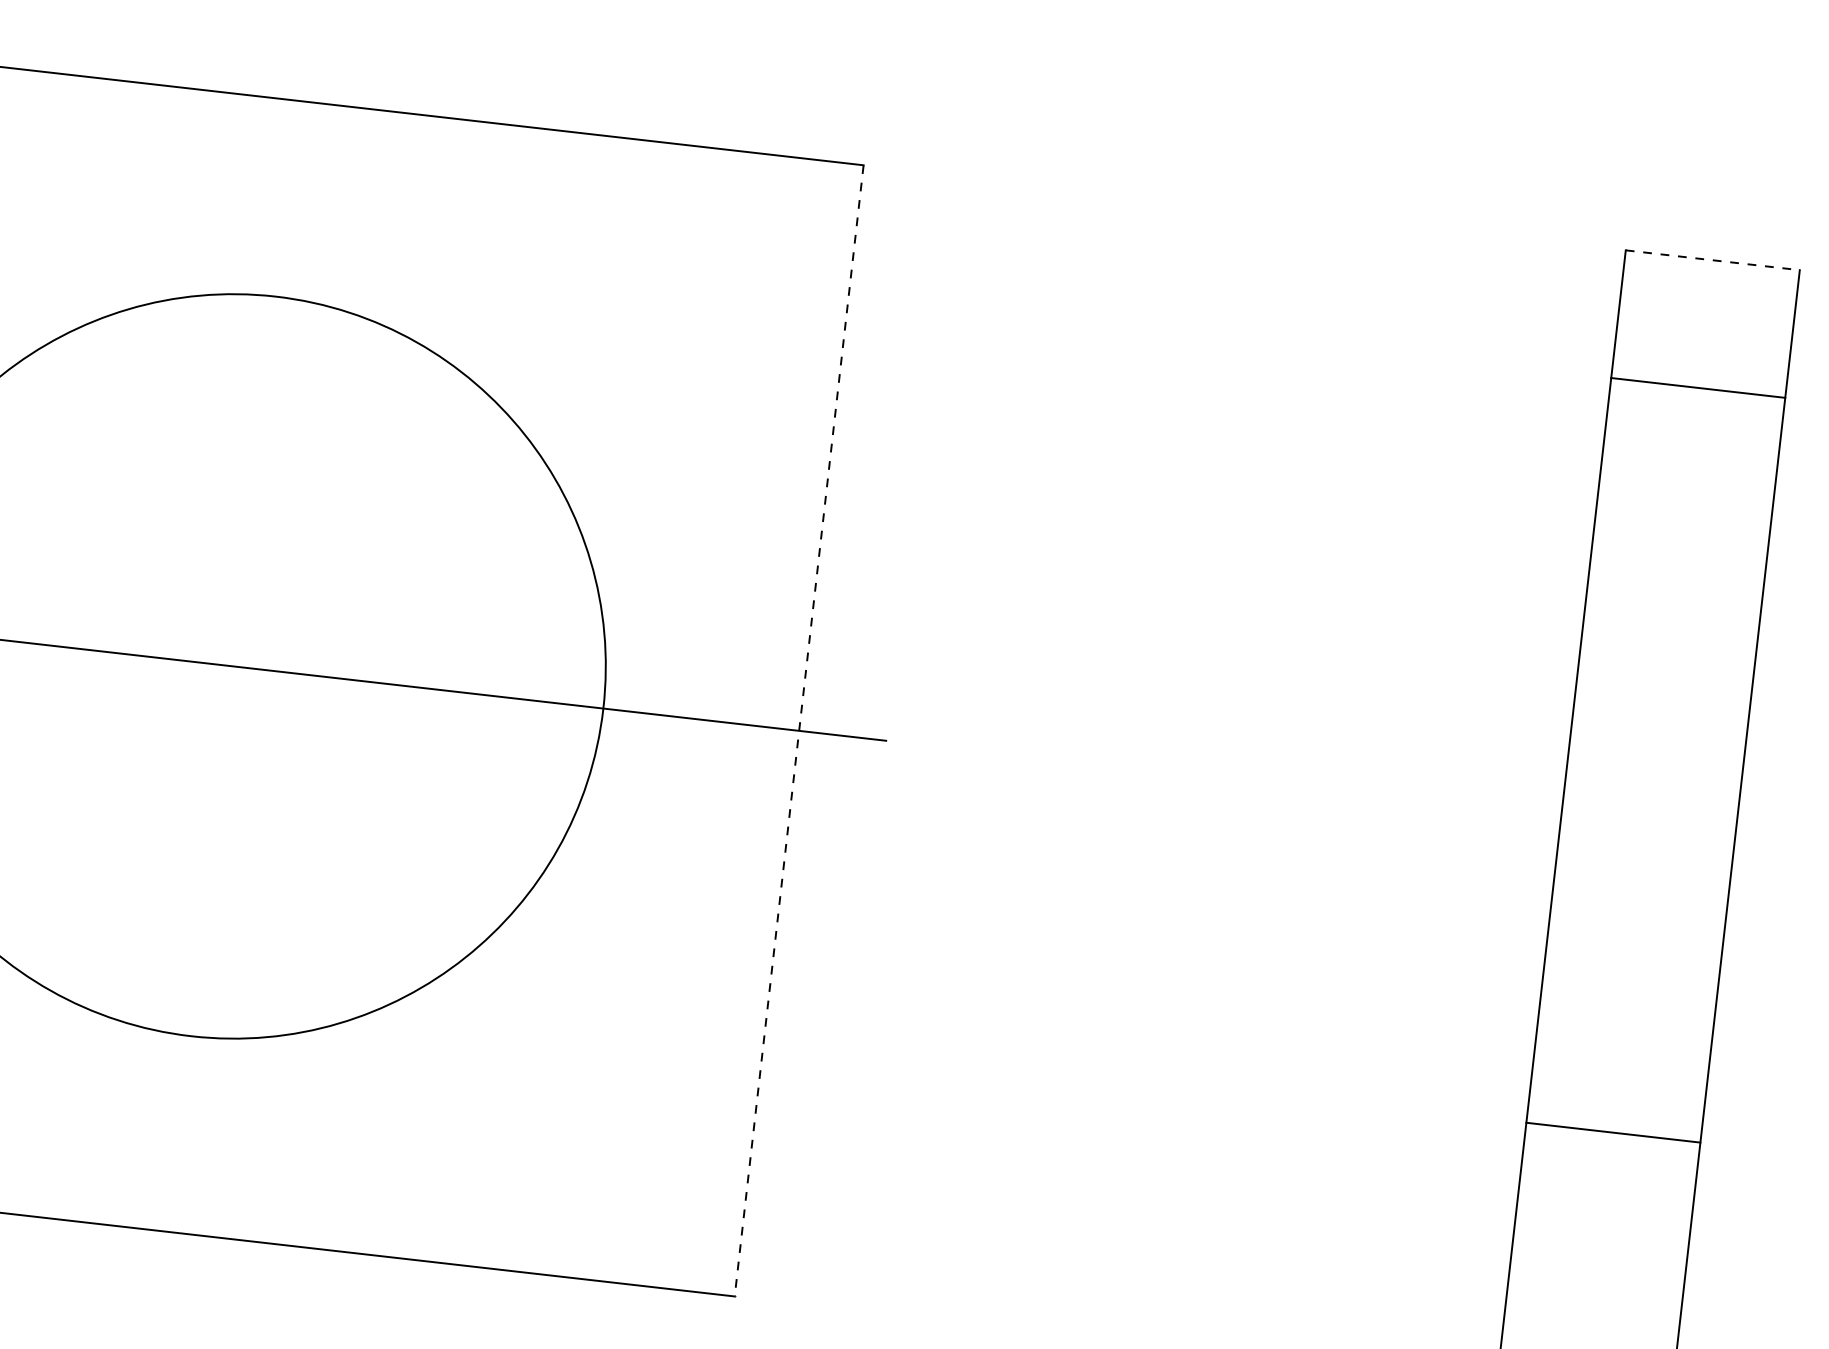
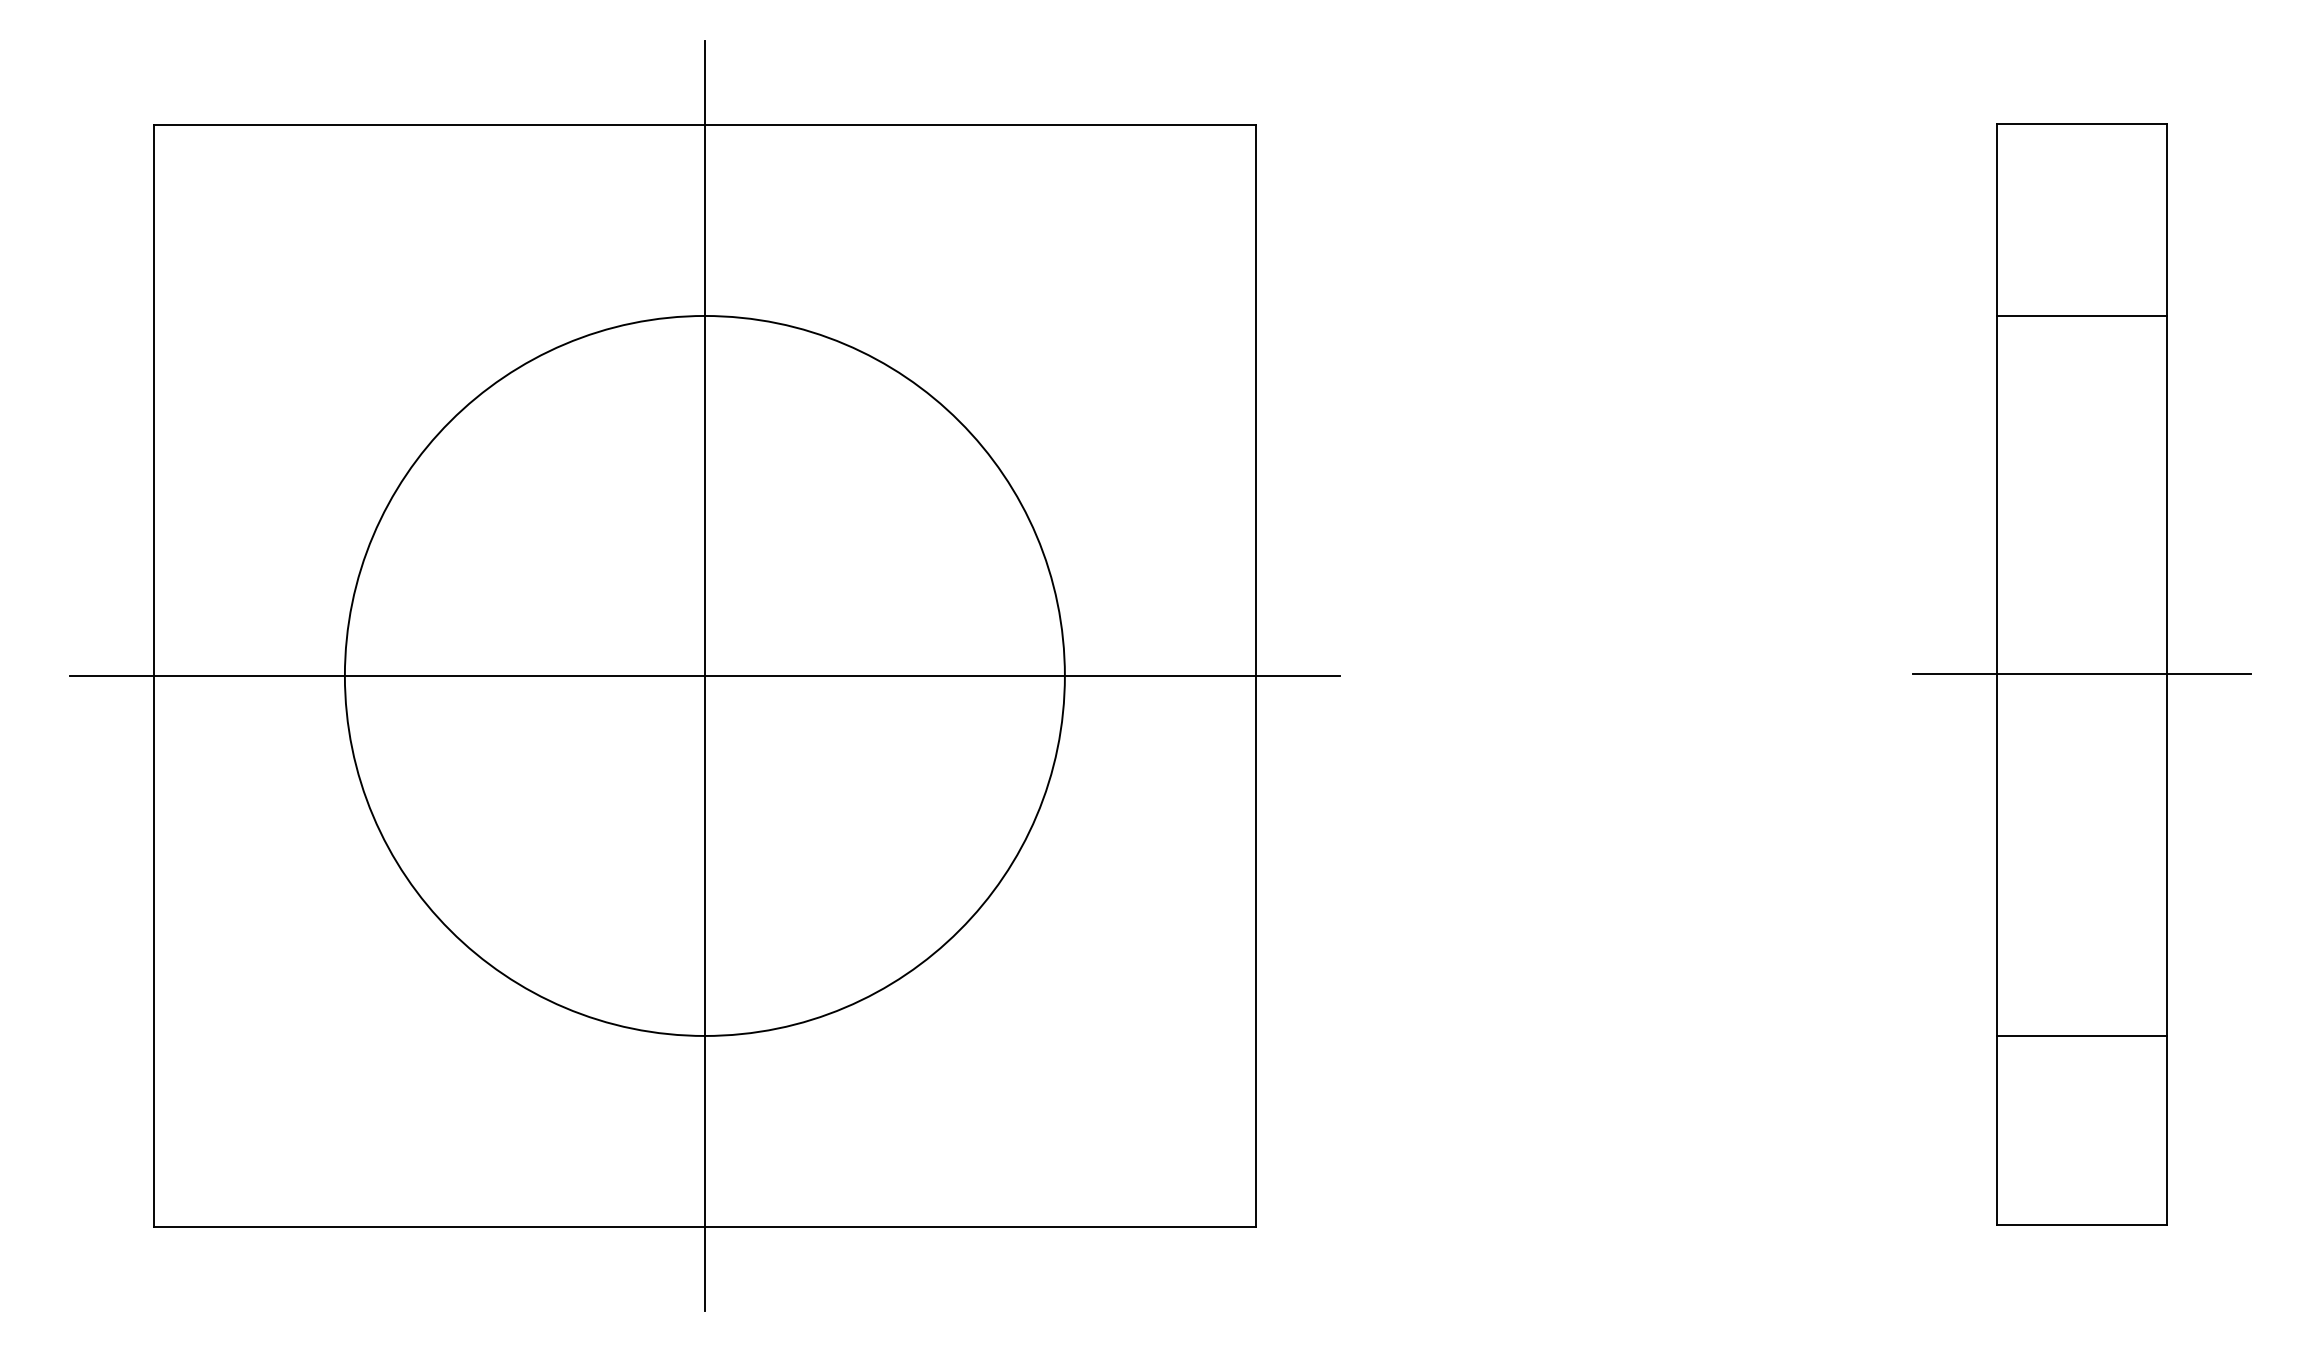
line: (1712, 260) -> (2081, 123), dashed -> solid
line: (1697, 387) -> (2081, 315), moved
line: (233, 665) -> (704, 675), added
line: (799, 730) -> (1255, 675), dashed -> solid
line: (1647, 826) -> (2081, 674), added
line: (1612, 1132) -> (2081, 1035), moved

